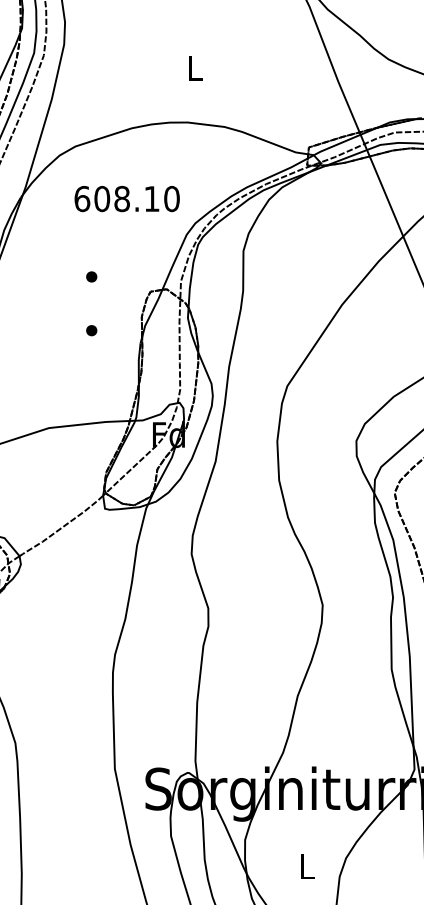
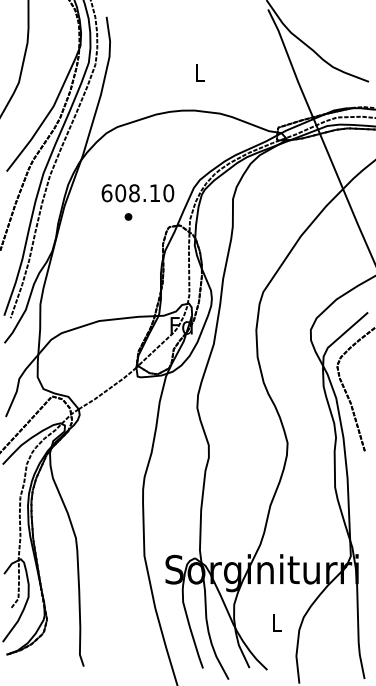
text: (126, 199) -> (137, 193), moved
part: (91, 330) -> (128, 253), removed

